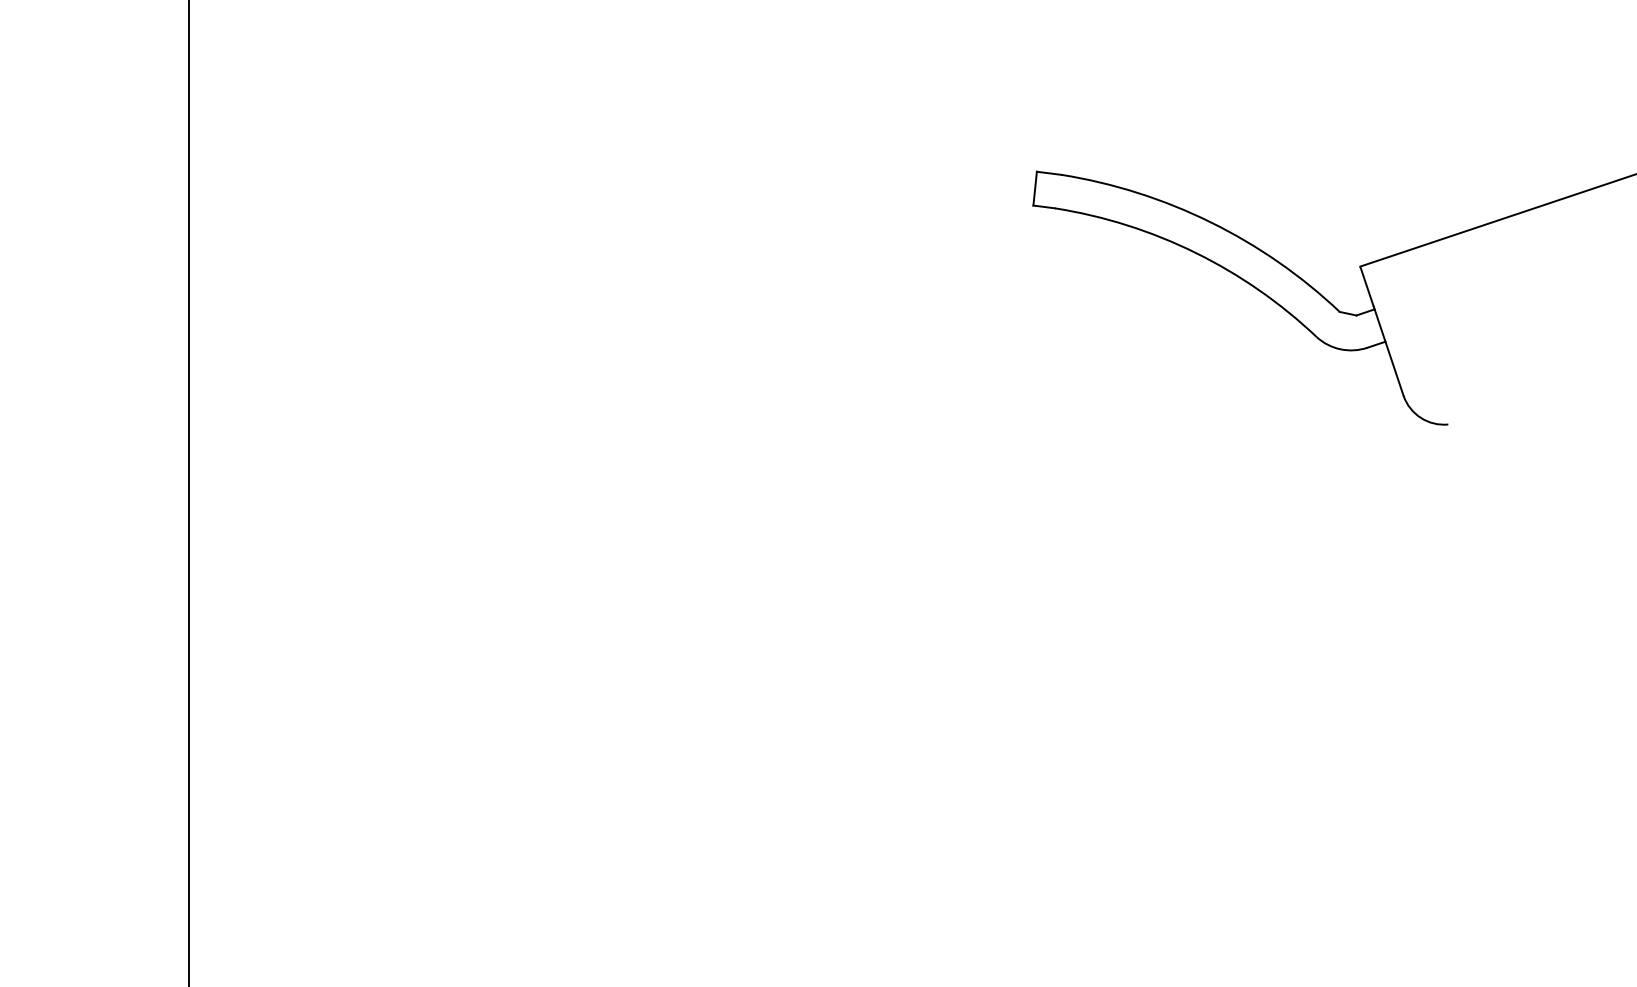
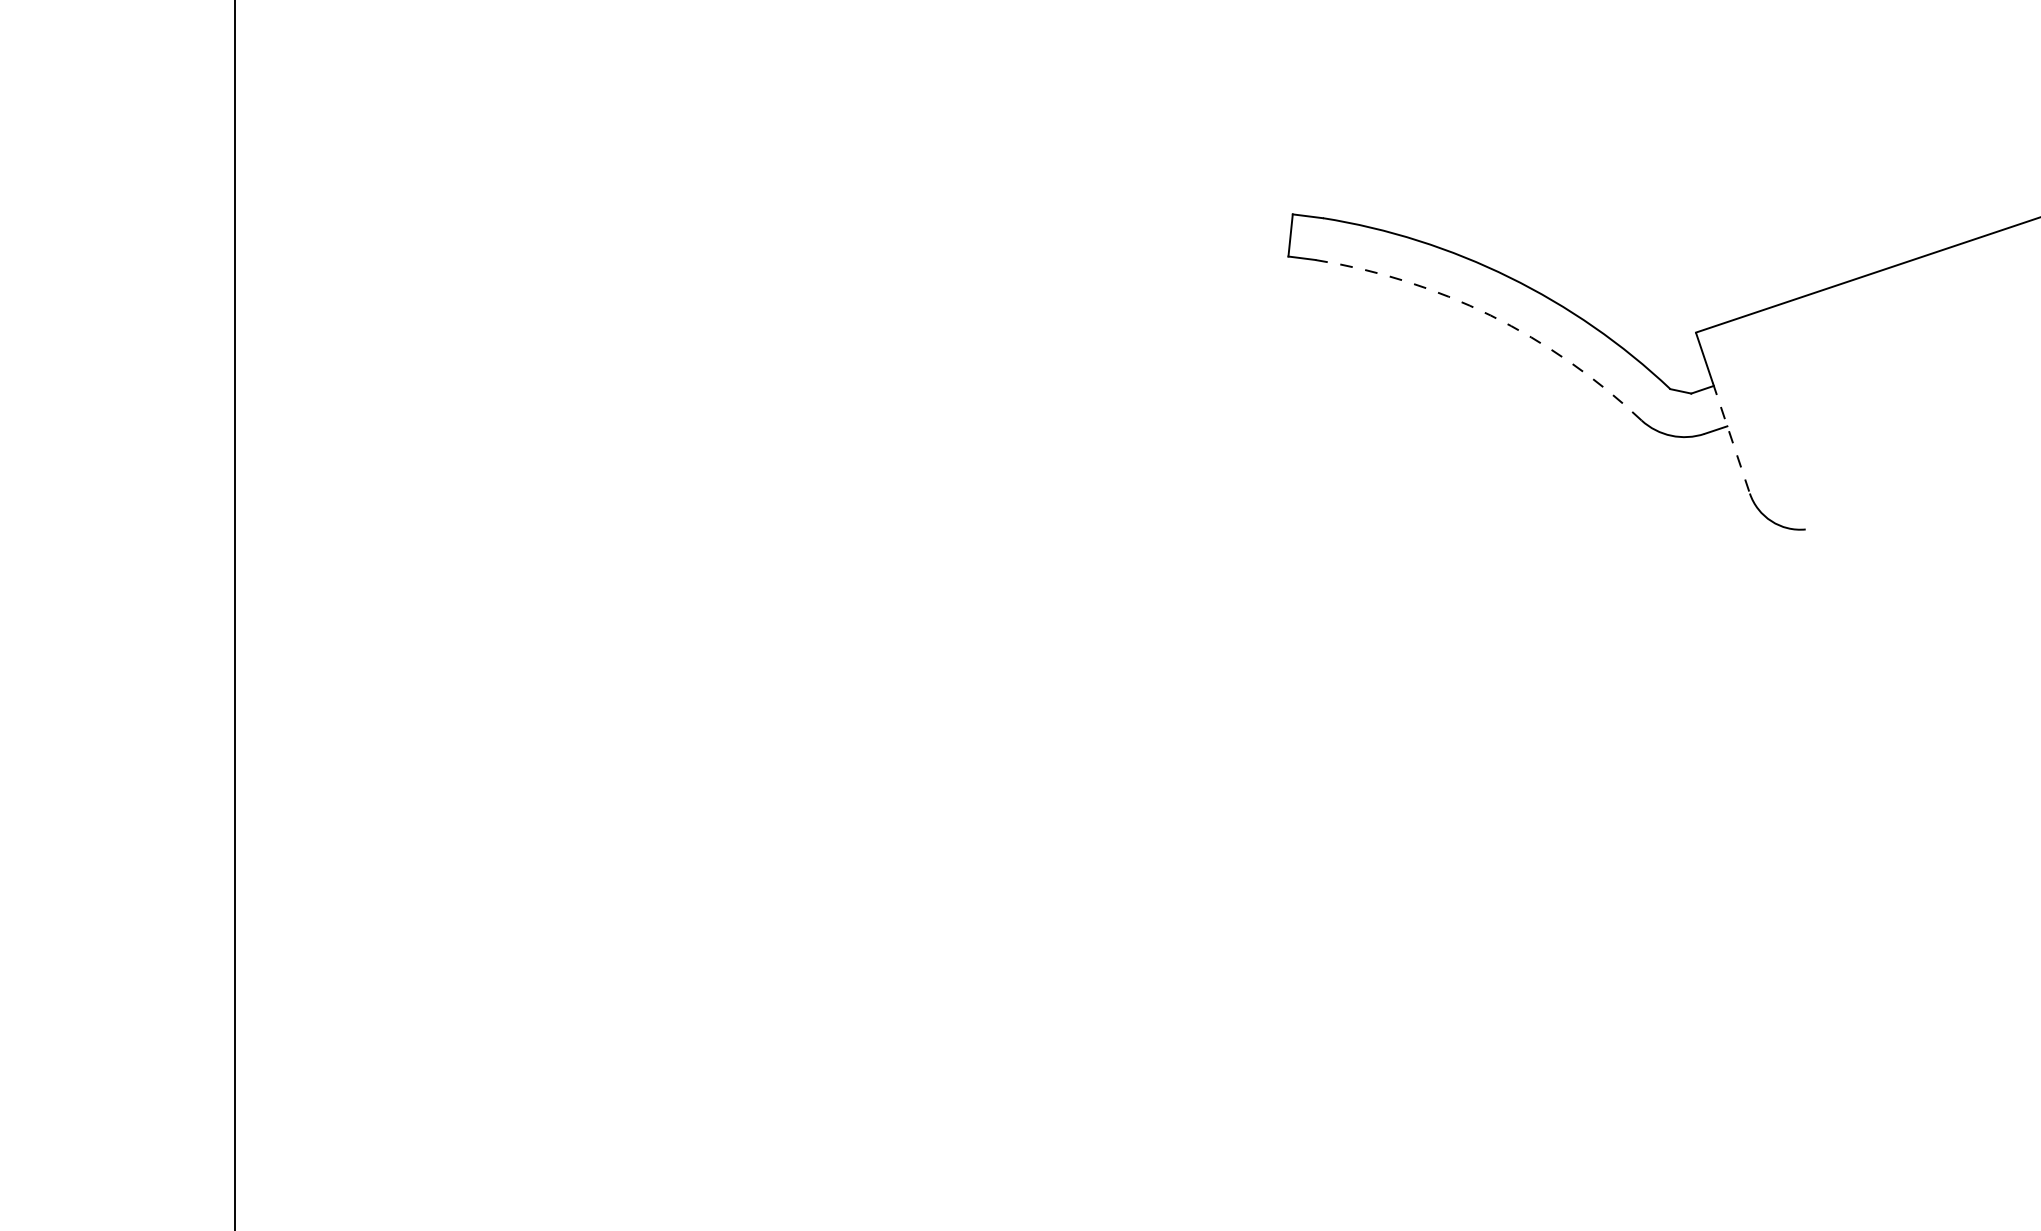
arc: (1195, 252) -> (1490, 315), solid -> dashed
line: (1388, 351) -> (1731, 438), solid -> dashed

